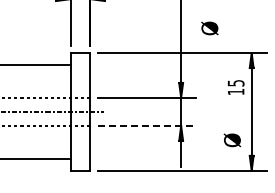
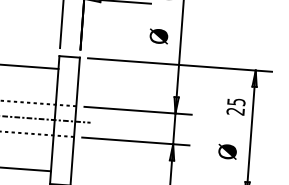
text: (209, 28) -> (158, 36), moved
text: (235, 92) -> (235, 112), 15 -> 25
line: (147, 126) -> (136, 142), dashed -> solid
text: (232, 140) -> (227, 151), moved

